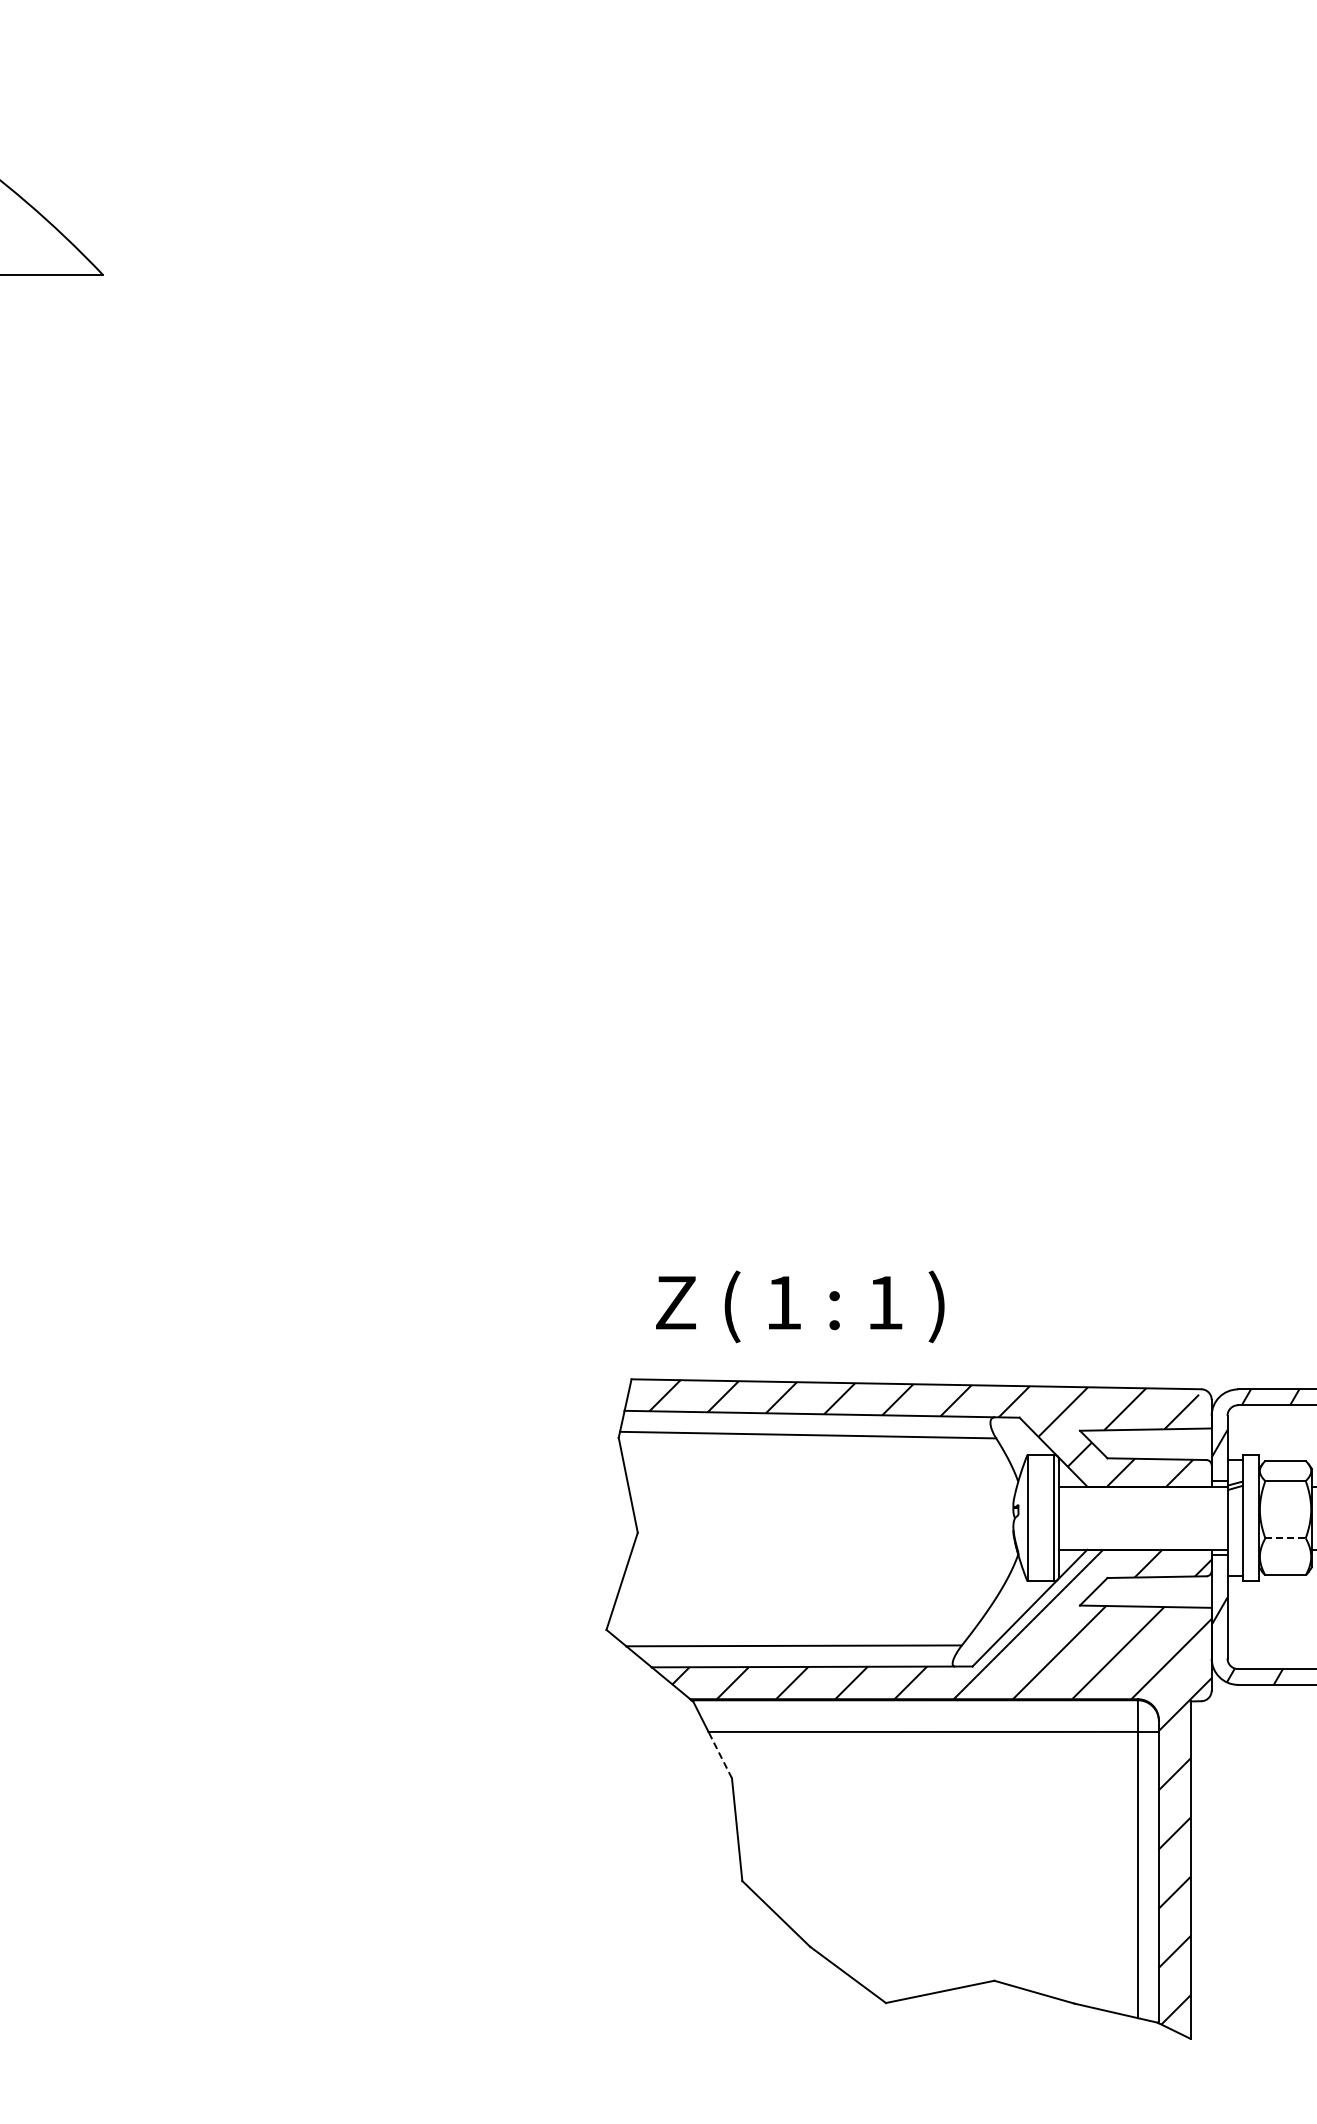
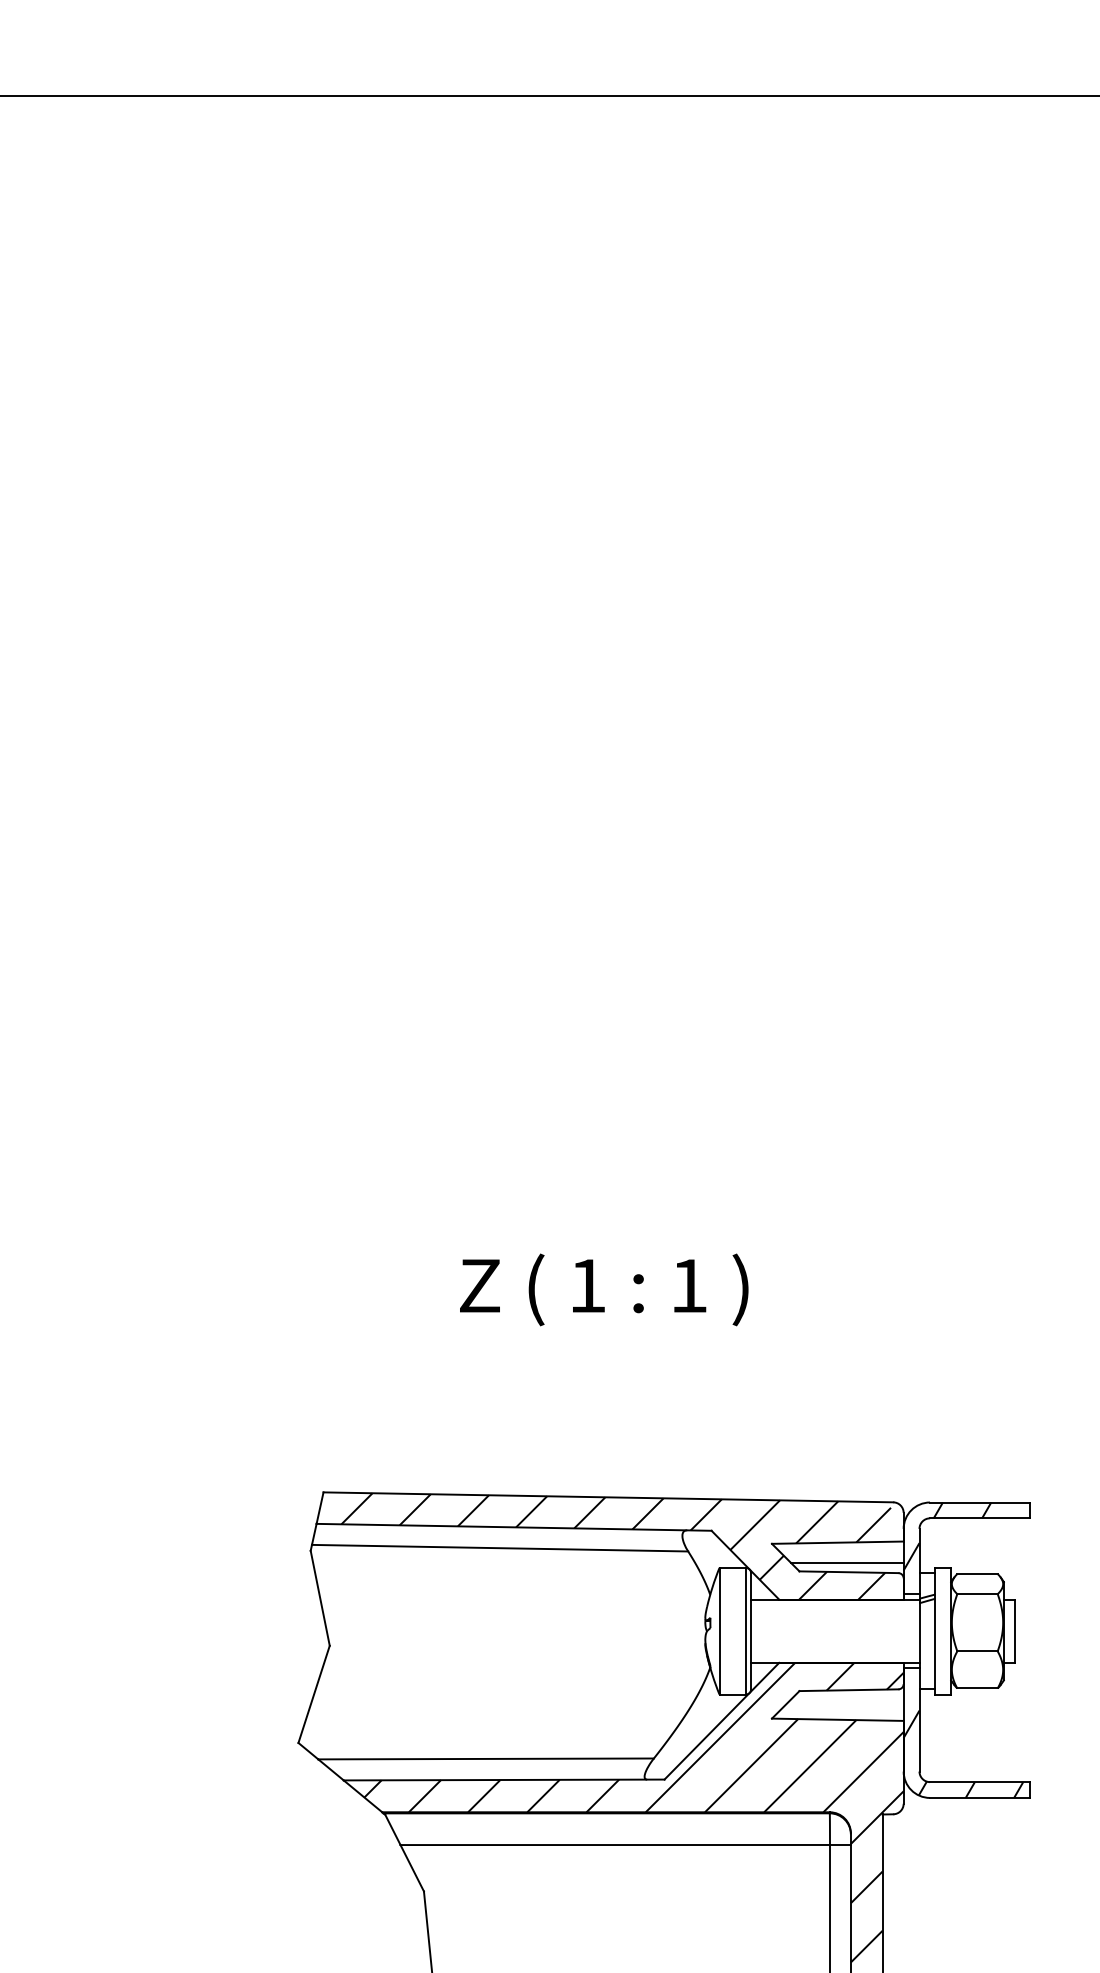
text: (800, 1306) -> (604, 1289), moved
line: (1154, 1449) -> (846, 1562), added
line: (1286, 1538) -> (978, 1651), dashed -> solid
line: (720, 1755) -> (412, 1868), dashed -> solid

